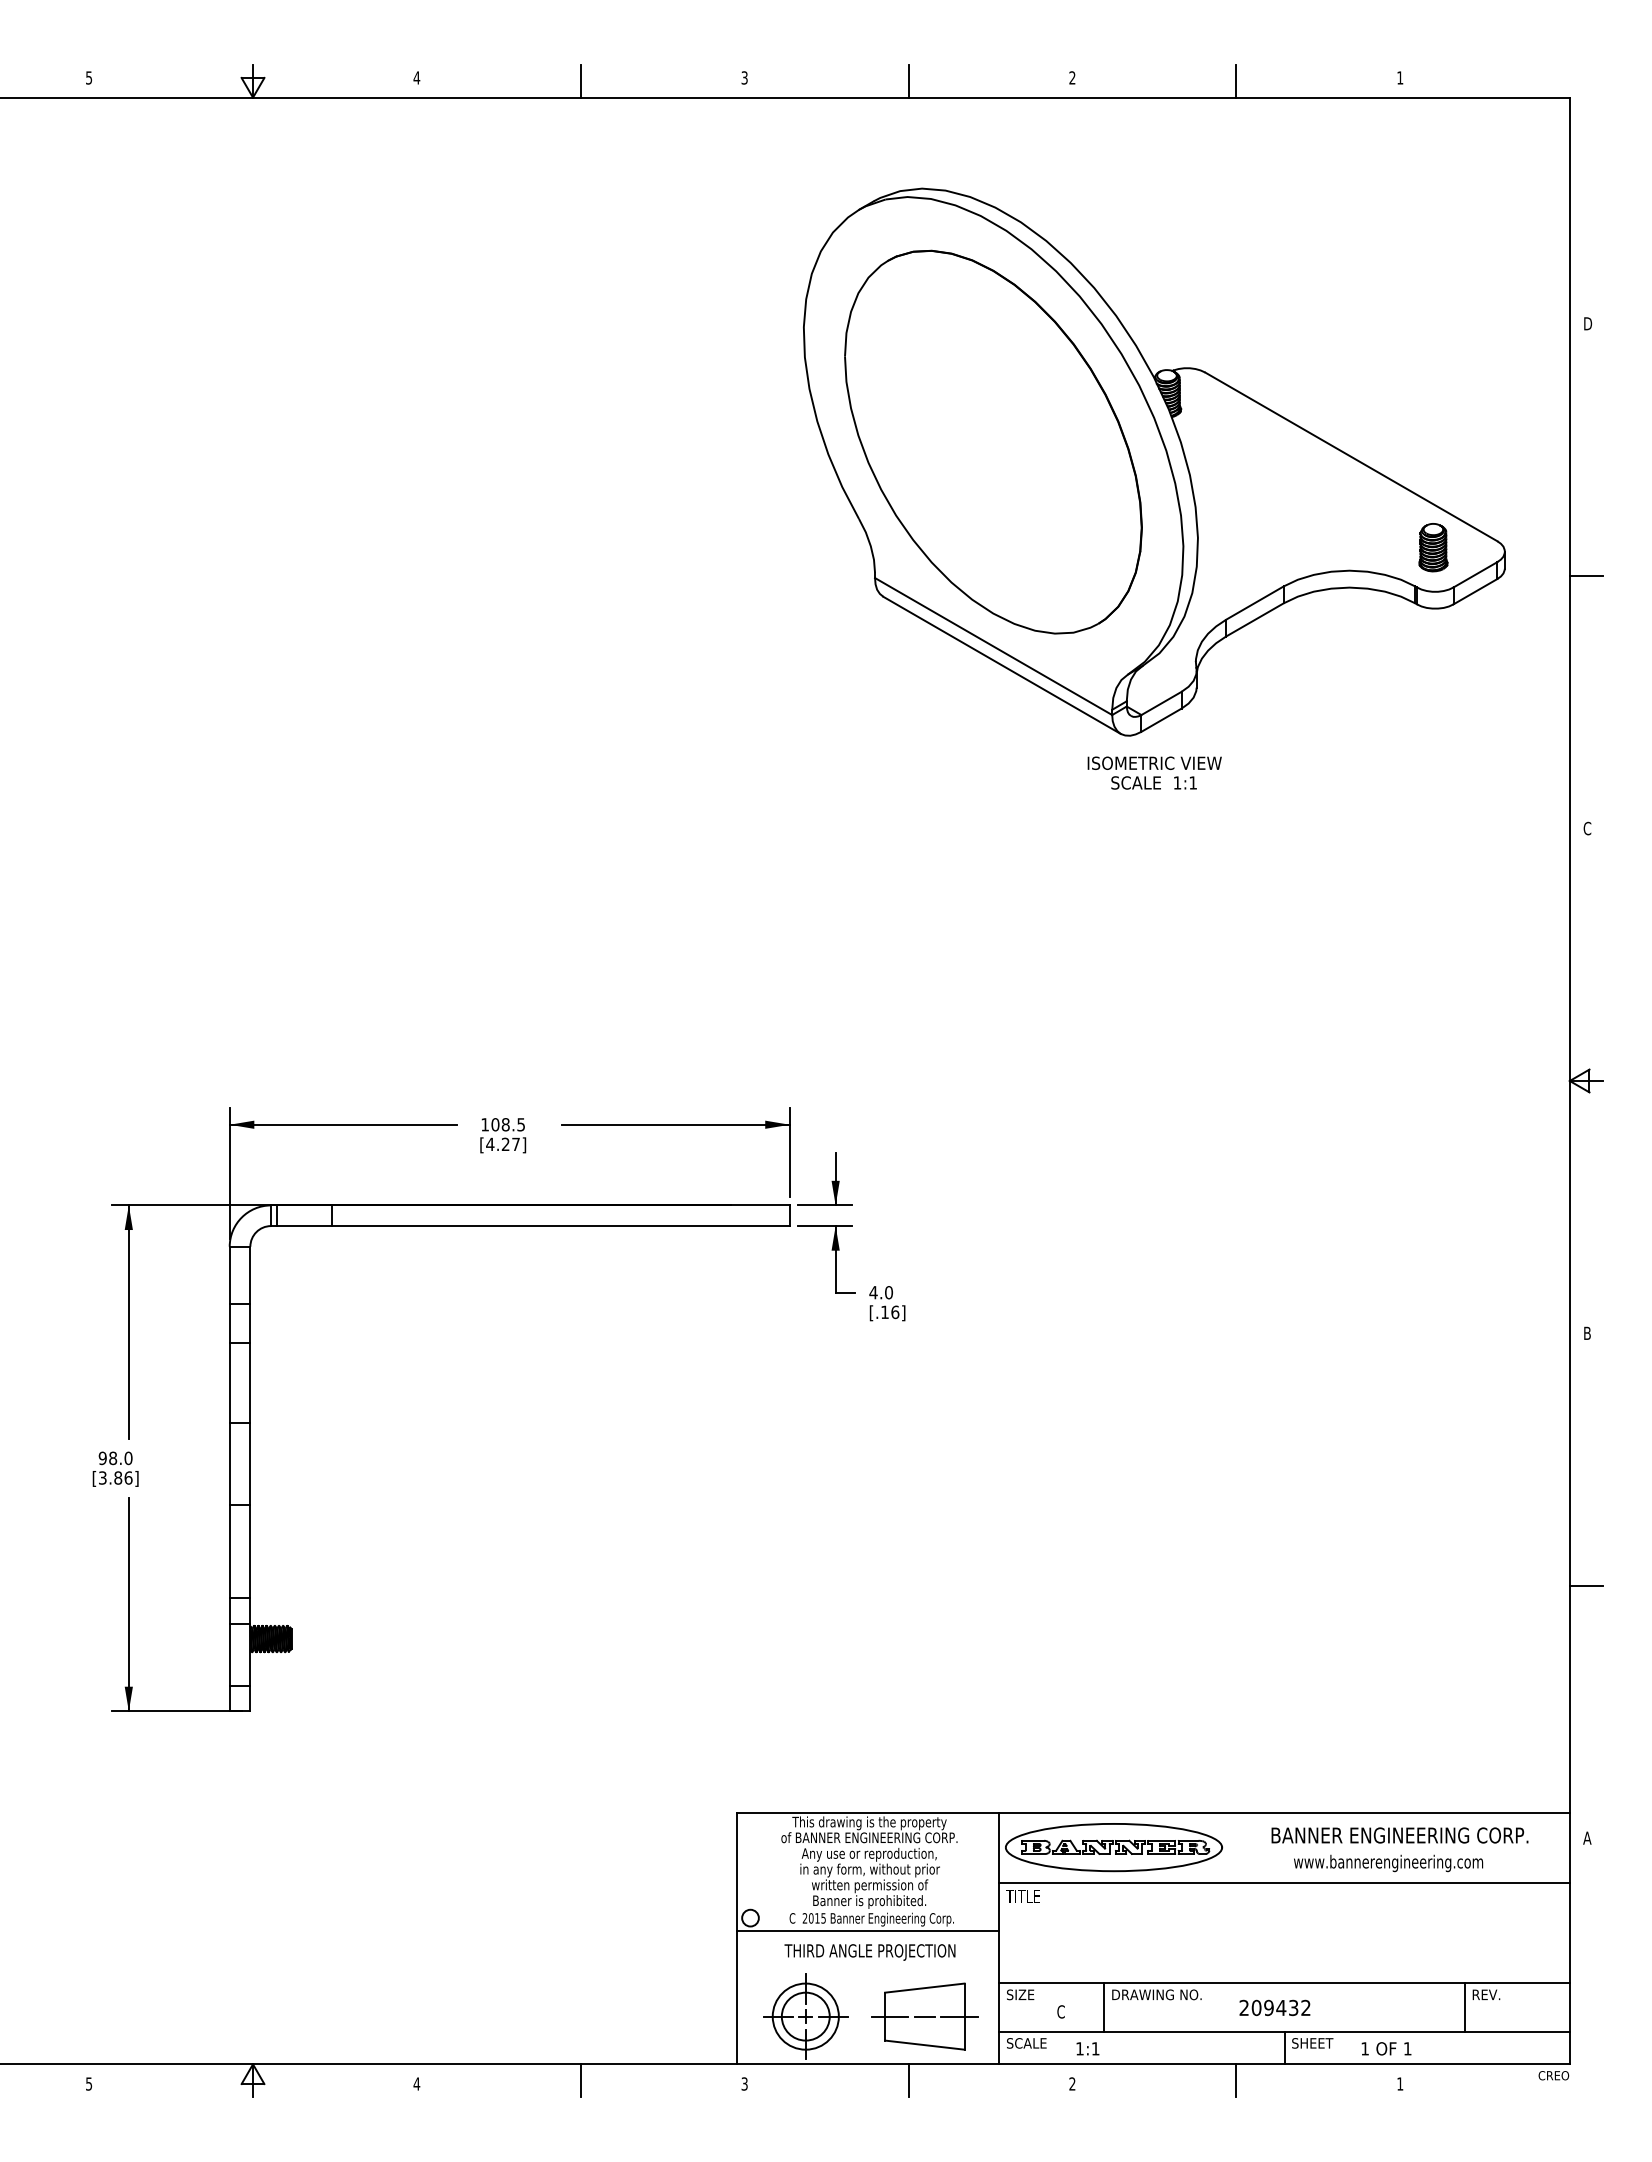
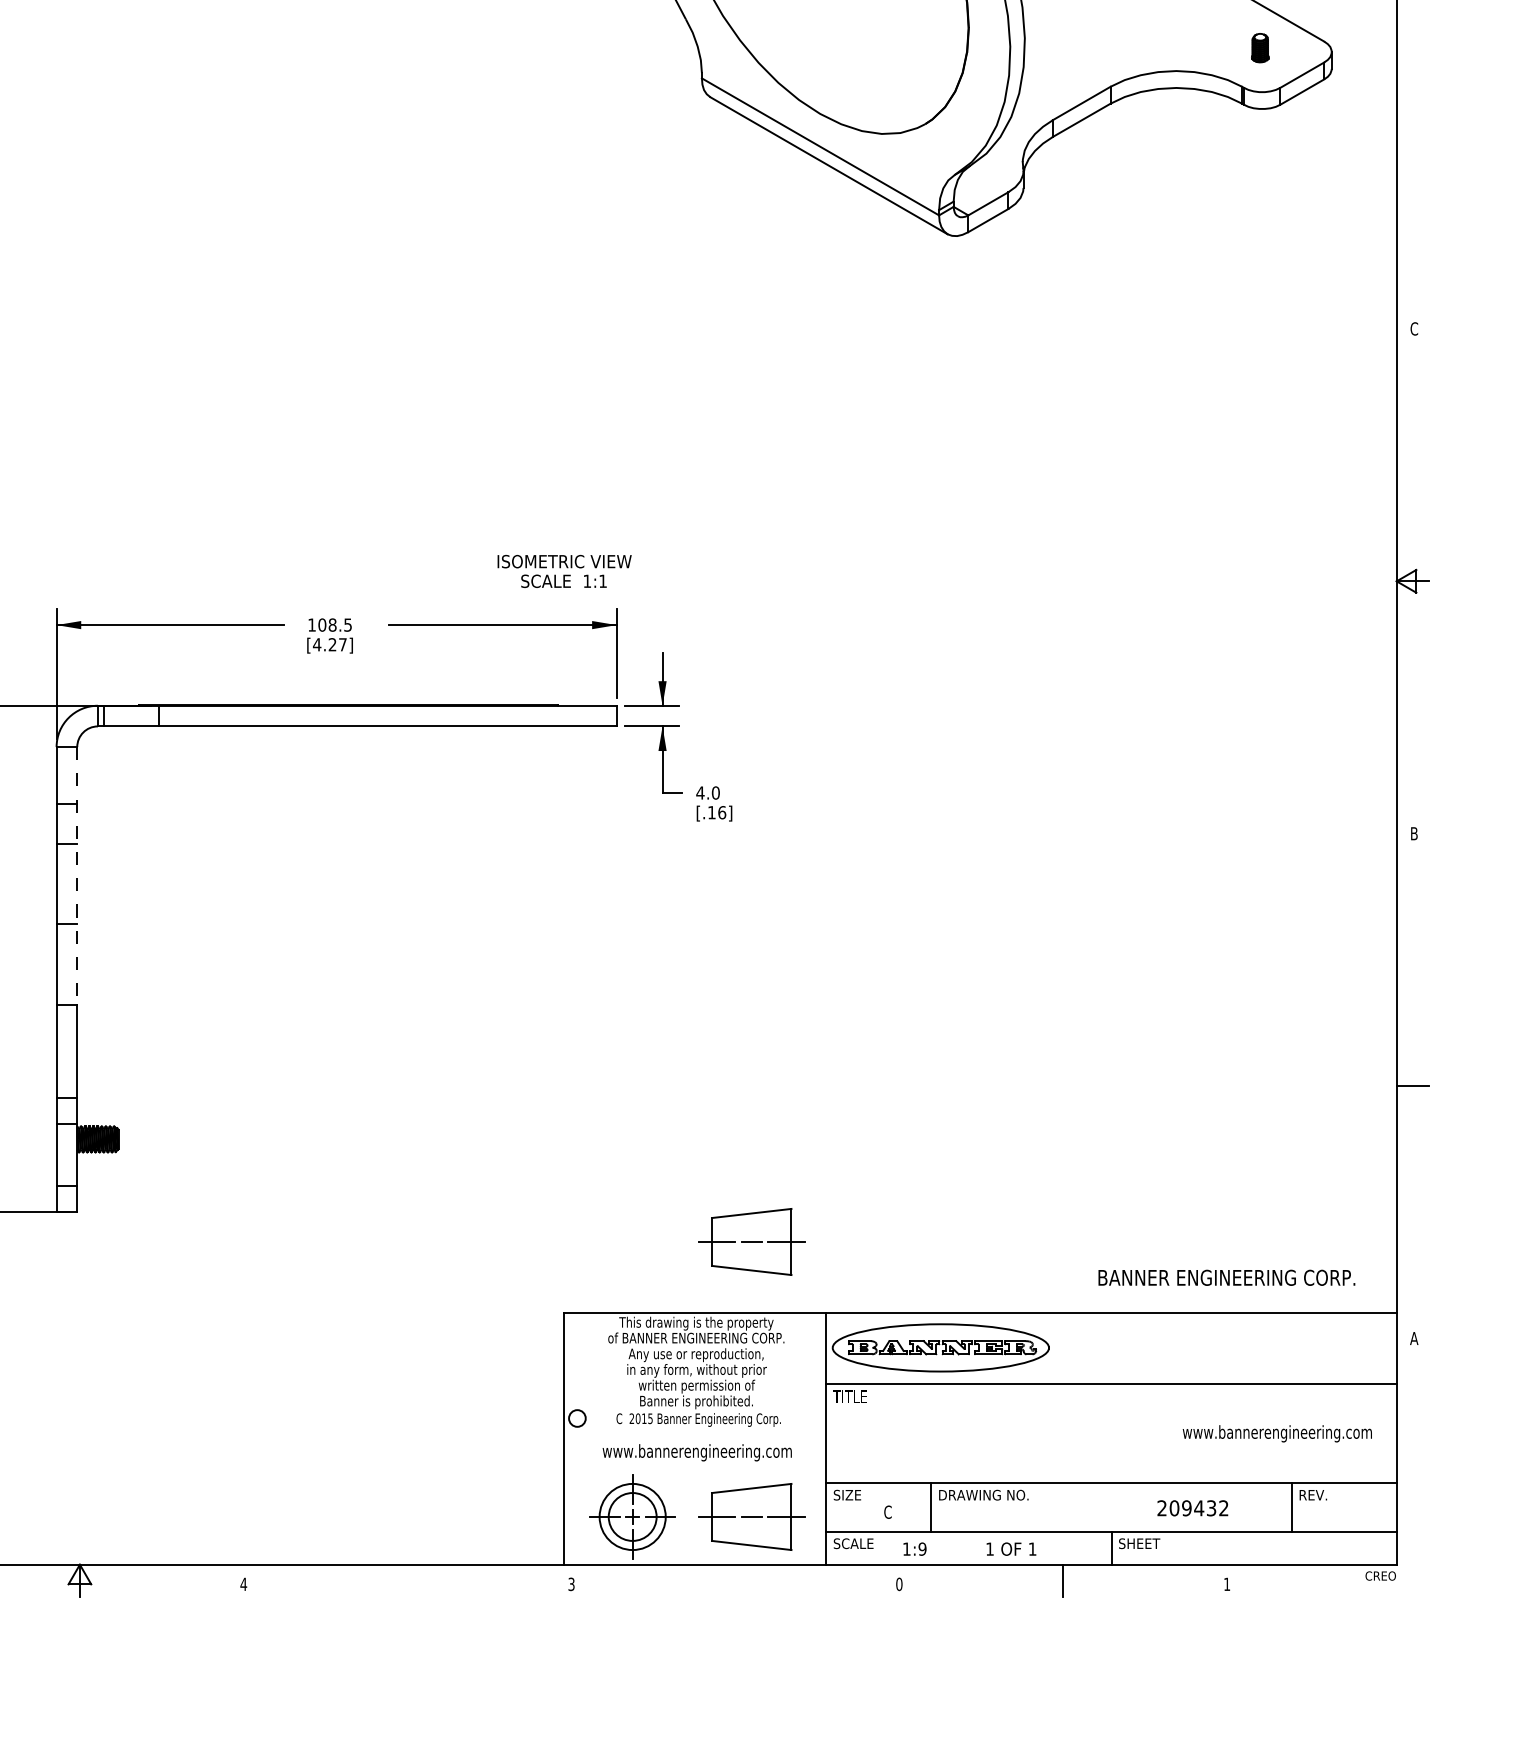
part: (1433, 547) -> (1260, 47), size x0.6
line: (1585, 576) -> (1412, 76), removed
text: (1154, 772) -> (564, 570), moved
line: (250, 1376) -> (77, 876), solid -> dashed
part: (924, 1741) -> (751, 1241), added
text: (1399, 1835) -> (1226, 1277), moved
text: (1388, 1863) -> (1277, 1433), moved
line: (868, 1930) -> (695, 1430), removed
text: (869, 1952) -> (696, 1452), THIRD ANGLE PROJECTION -> www.bannerengineering.com
text: (1274, 2007) -> (1192, 1507), moved
text: (1095, 2048) -> (922, 1548), 1:1 -> 1:9
text: (1386, 2048) -> (1011, 1548), moved
line: (580, 2080) -> (407, 1580), removed
line: (908, 2080) -> (735, 1580), removed
text: (1072, 2083) -> (899, 1583), 2 -> 0

